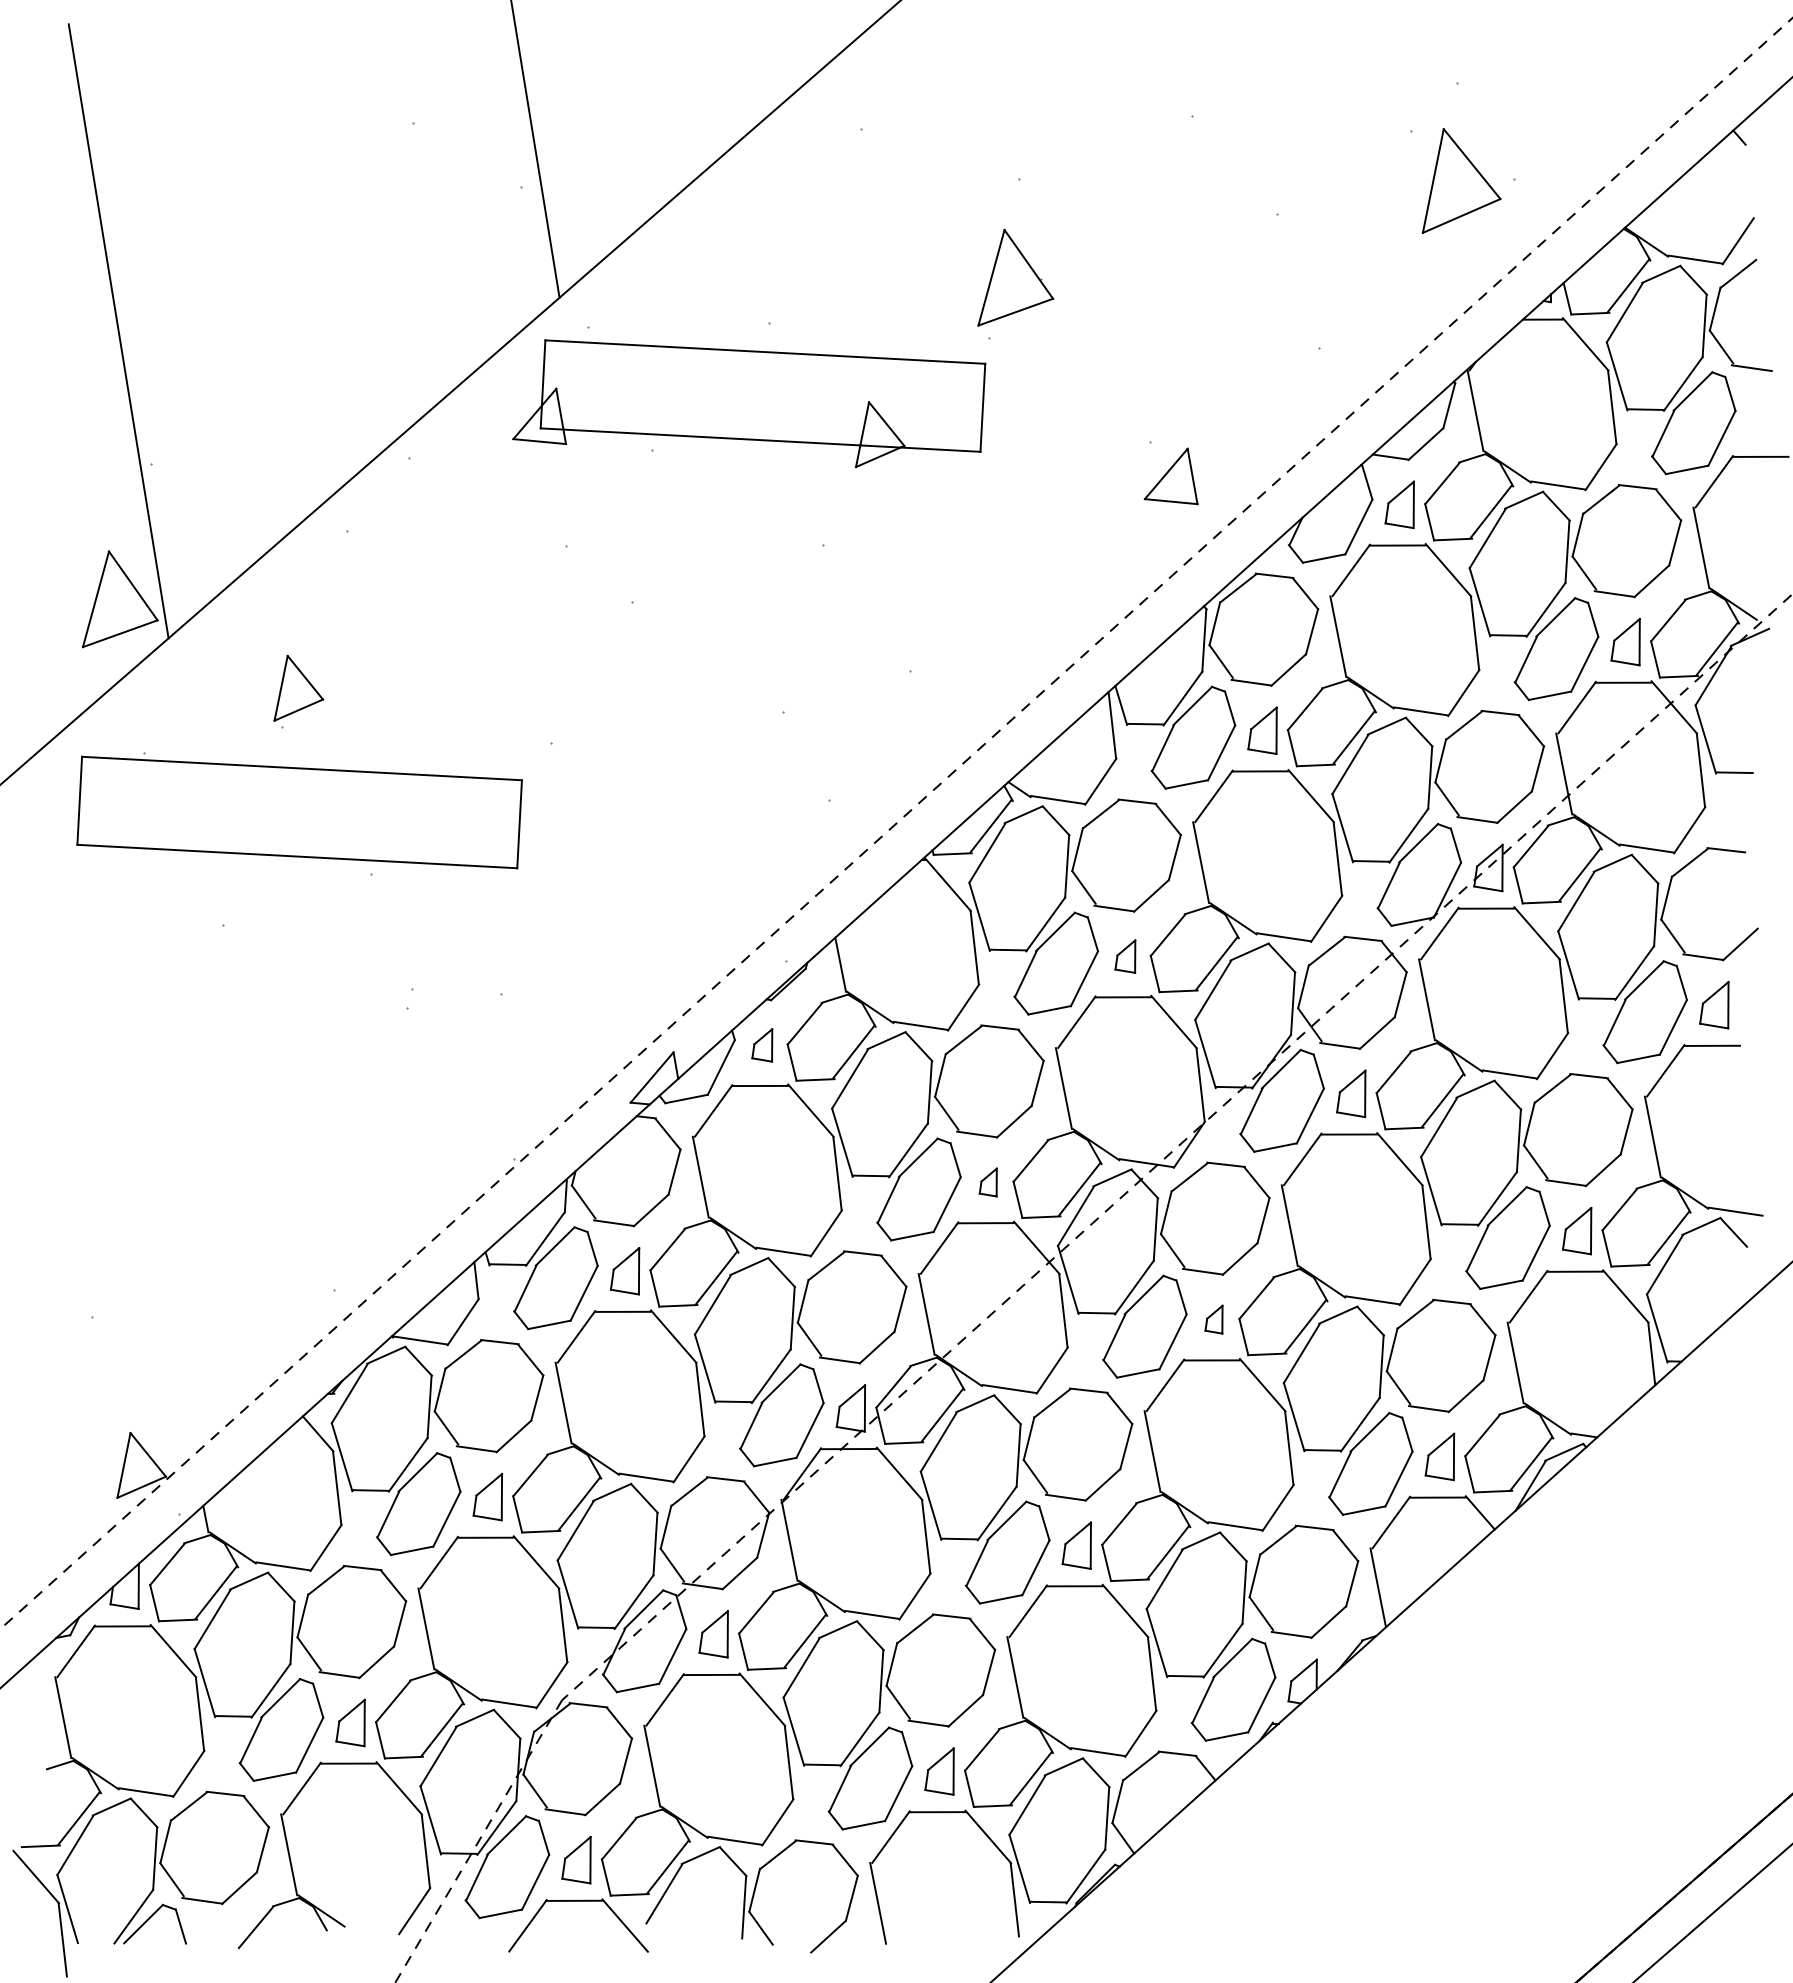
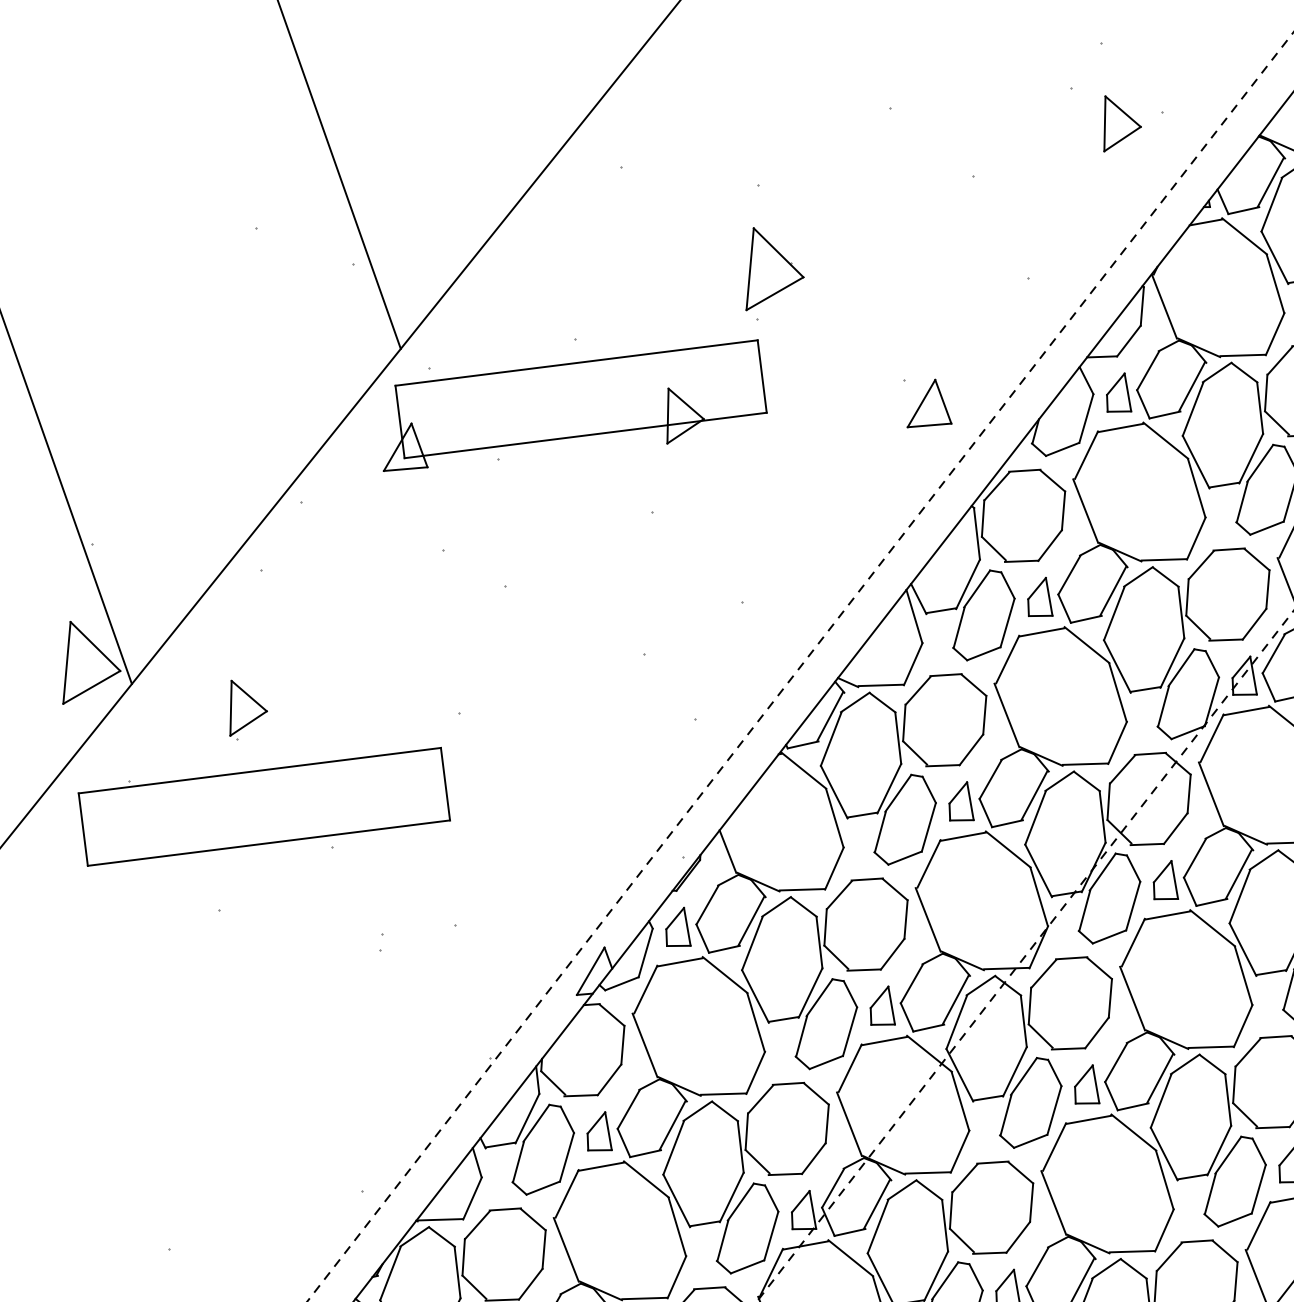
part: (1461, 180) -> (1119, 120), size x0.62
part: (1125, 956) -> (959, 803), size x1.43
part: (762, 1045) -> (676, 928), size x1.43
part: (988, 1182) -> (880, 1007), size x1.67
part: (1213, 1319) -> (1084, 1086), size x1.67

